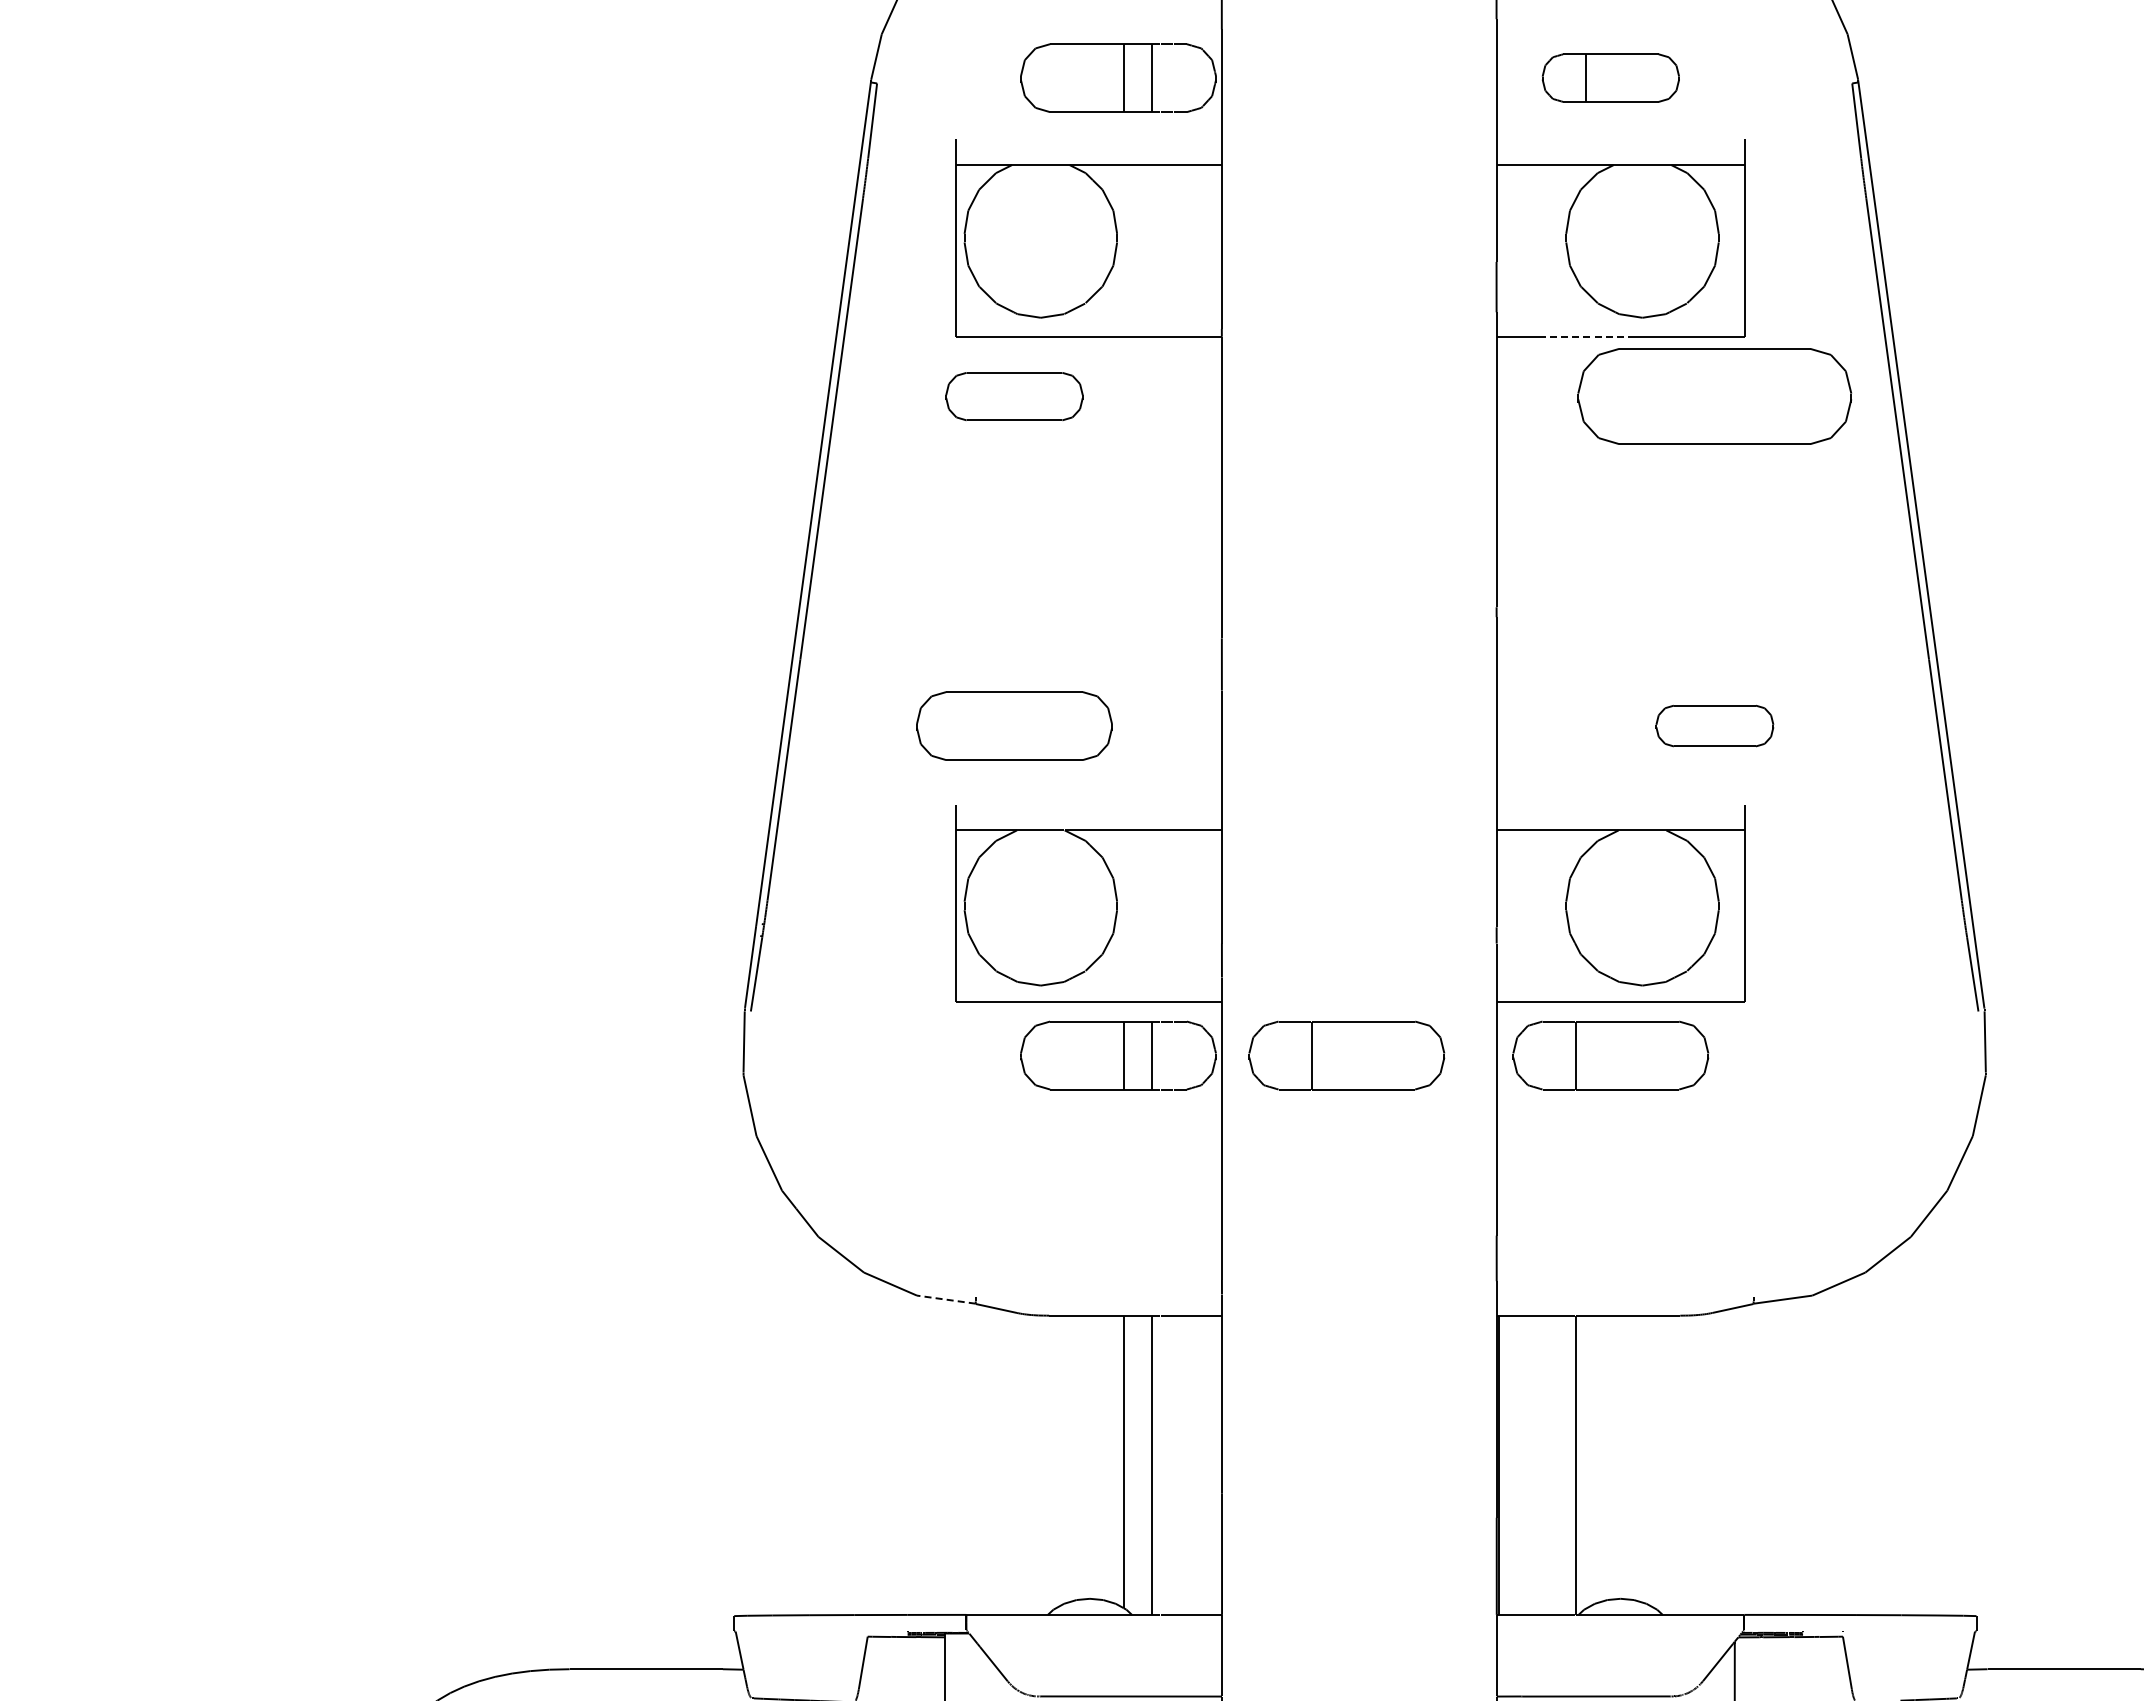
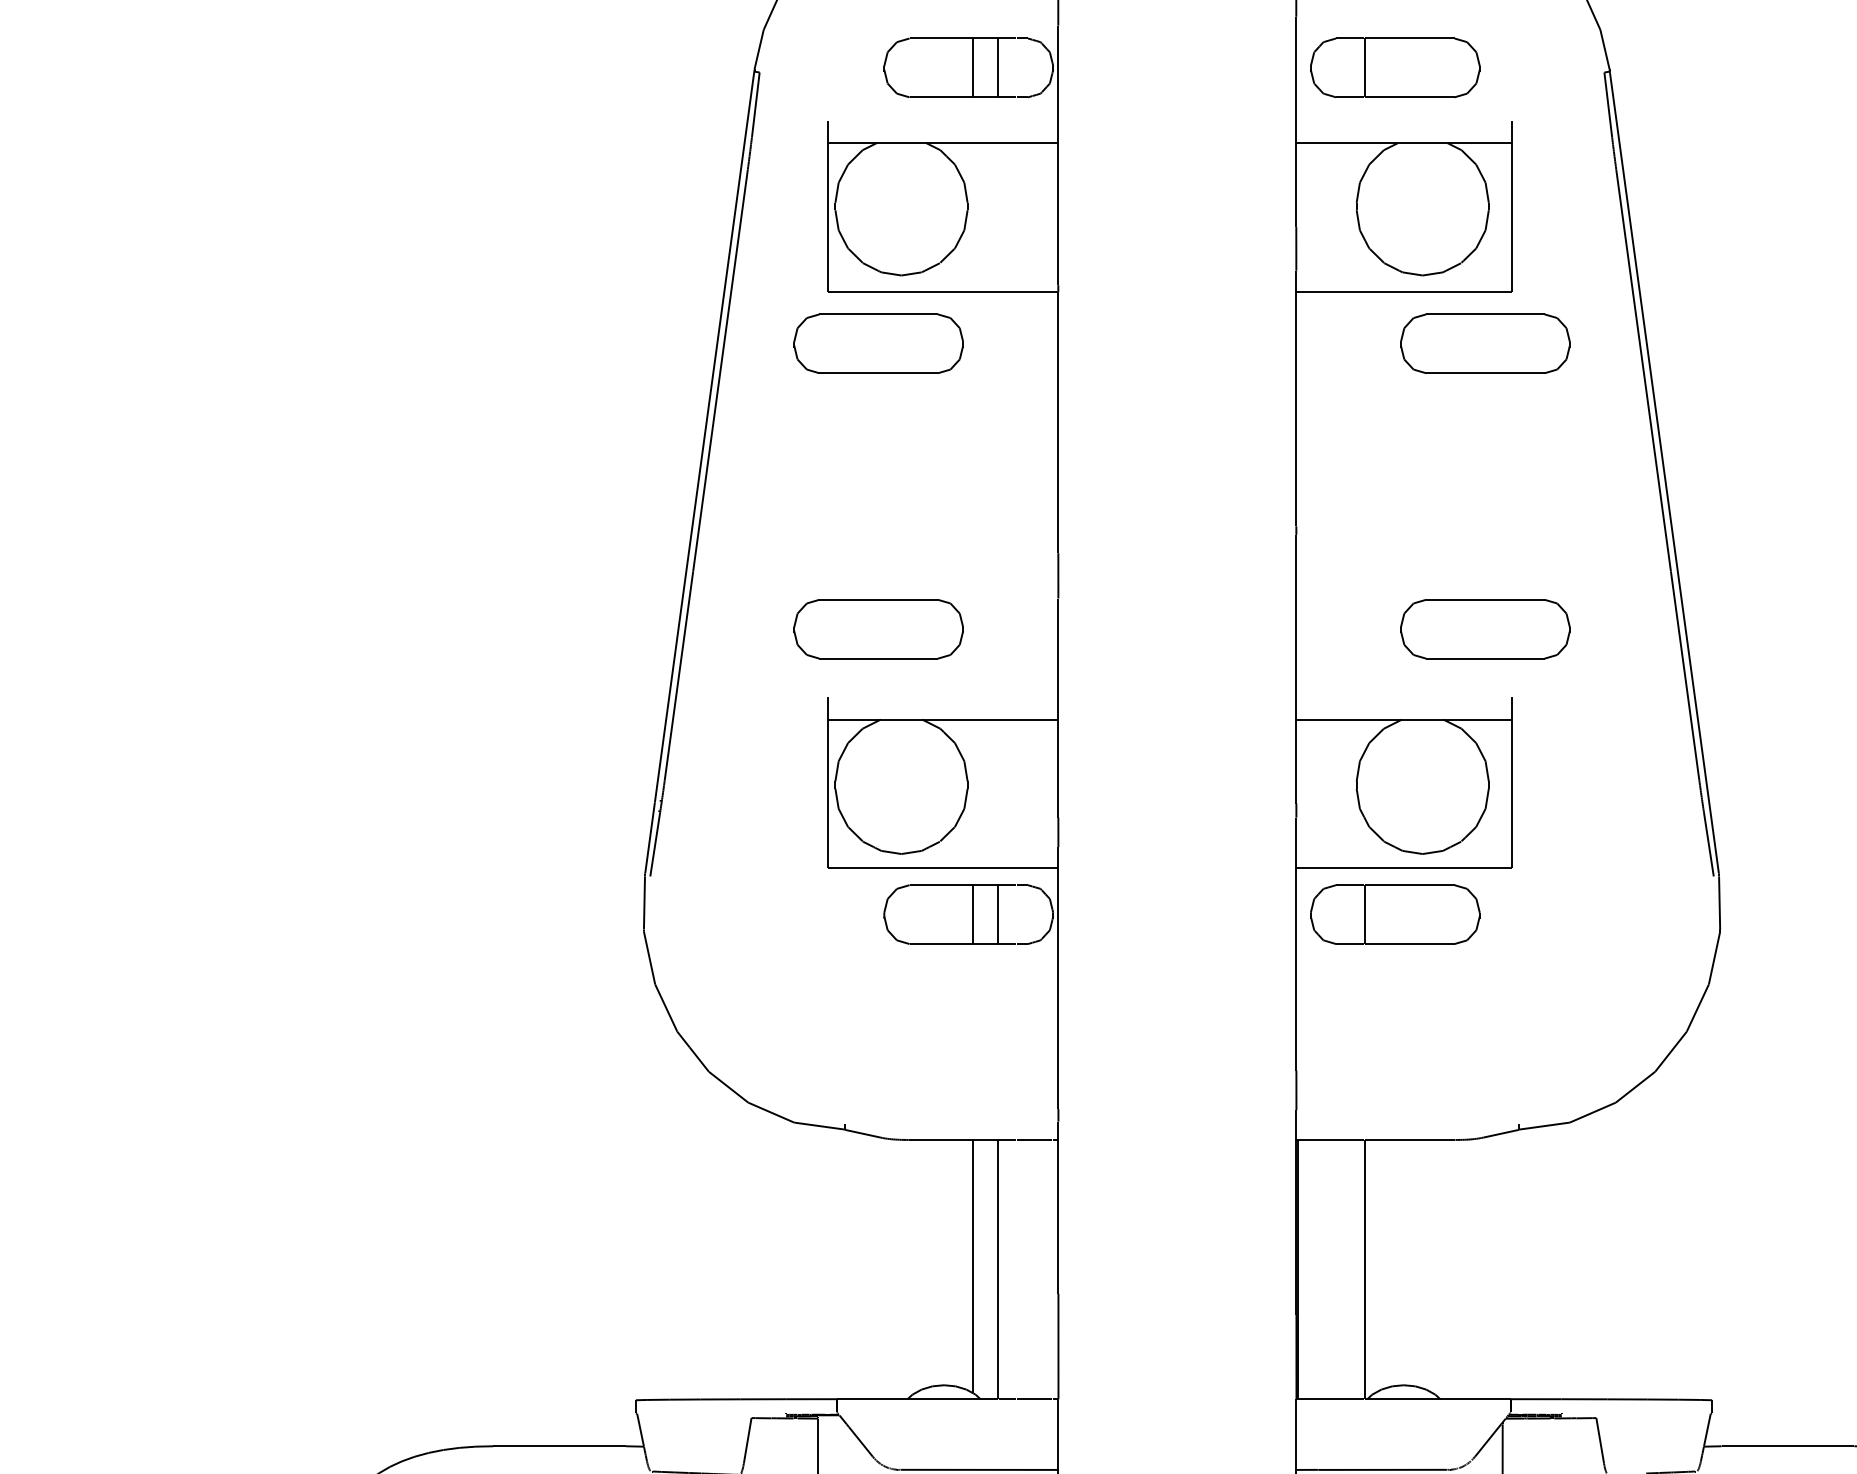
part: (1610, 77) -> (1395, 67), size x1.43
line: (1587, 336) -> (1375, 291), dashed -> solid
part: (1014, 396) -> (878, 343), size x1.43
part: (1714, 396) -> (1485, 343), size x0.71
part: (1714, 725) -> (1485, 628), size x1.67
part: (1346, 1055) -> (1166, 914), removed
line: (946, 1299) -> (819, 1125), dashed -> solid

